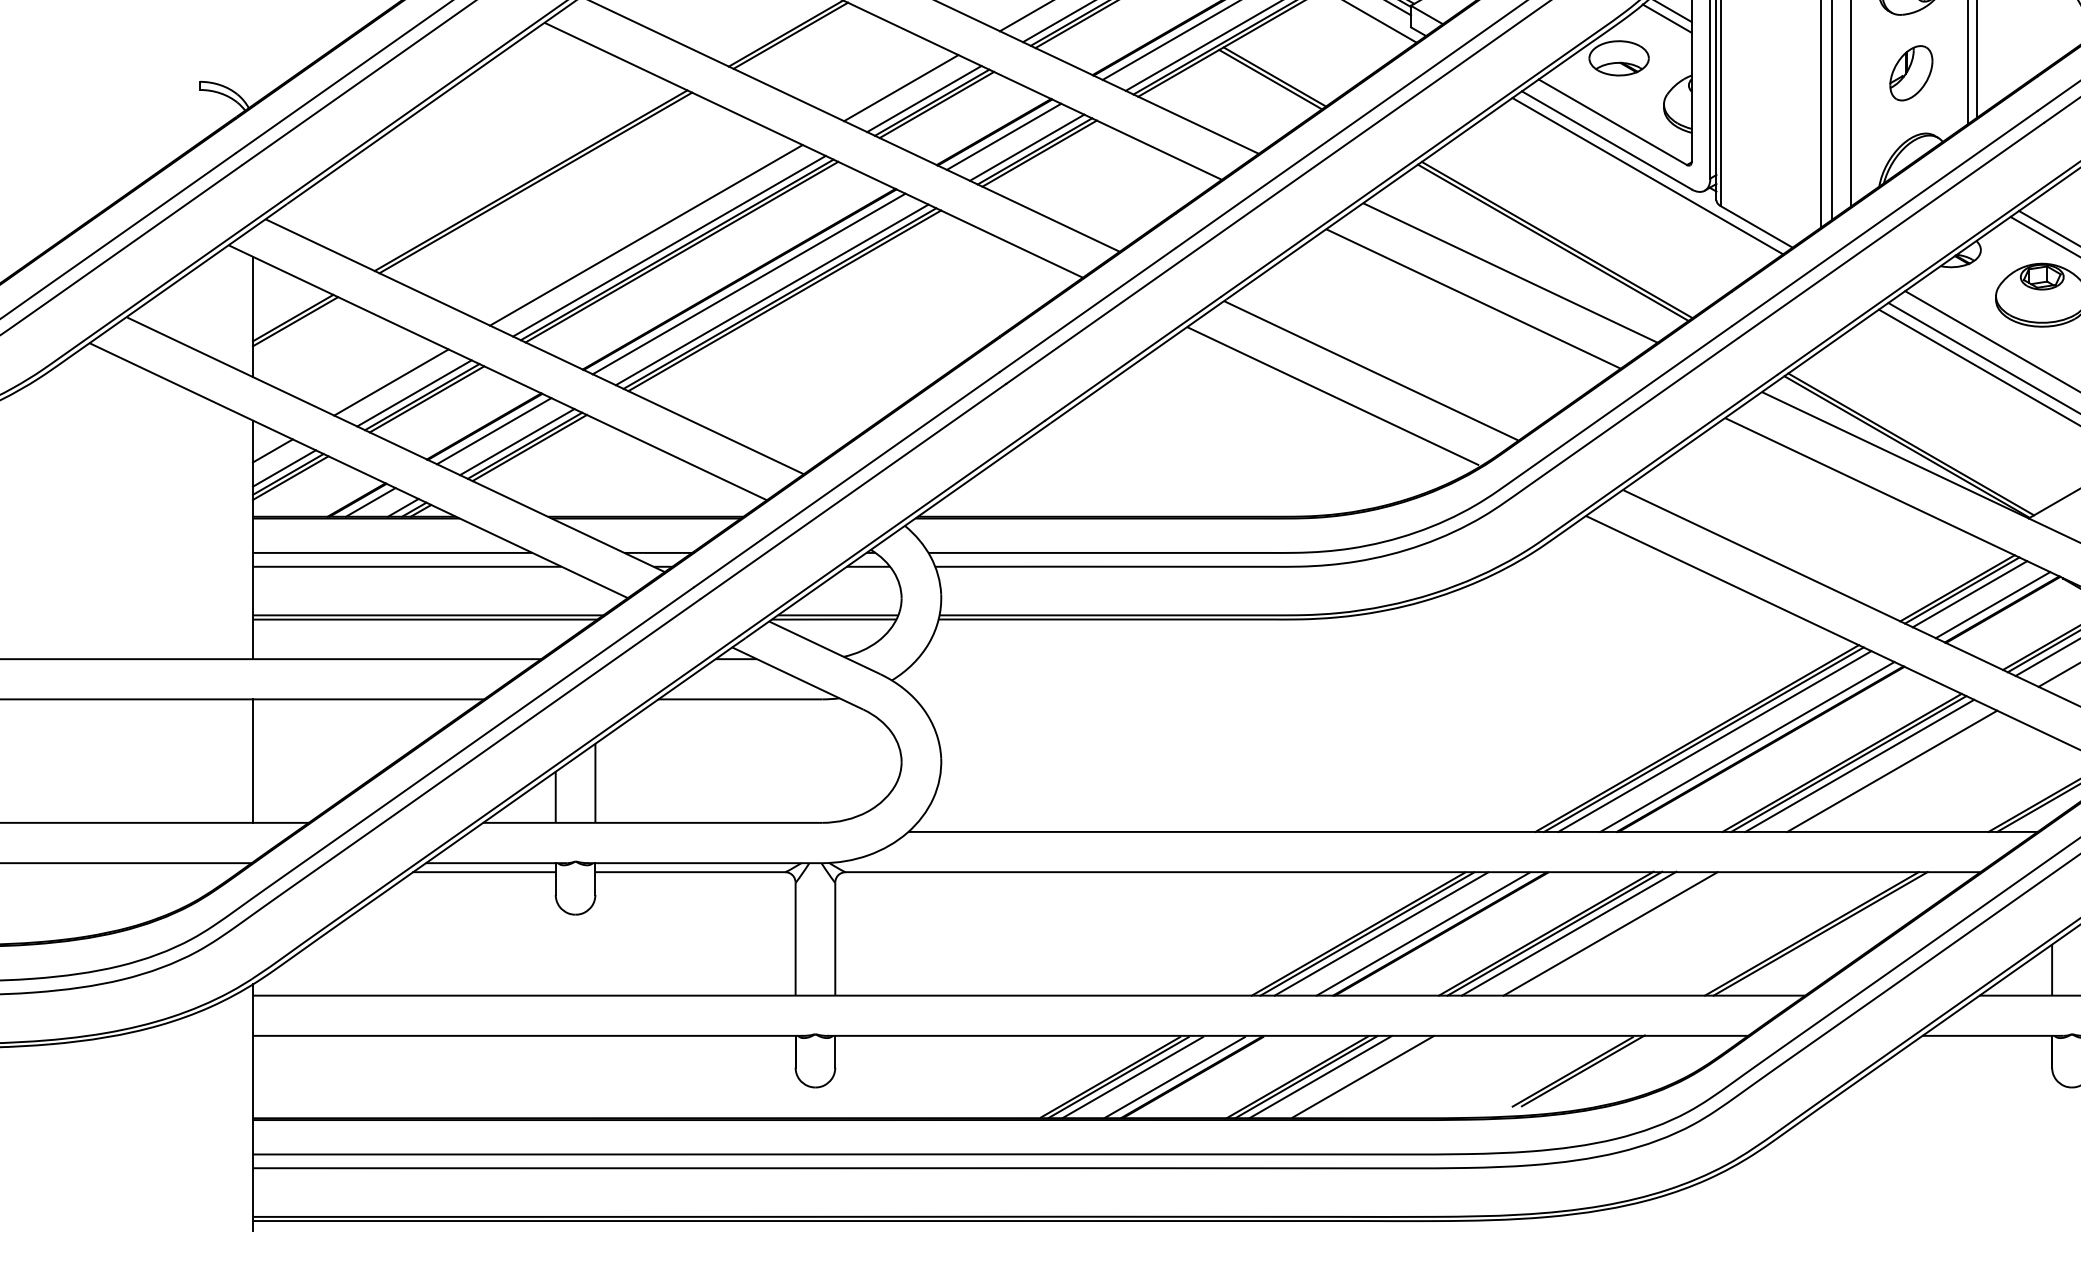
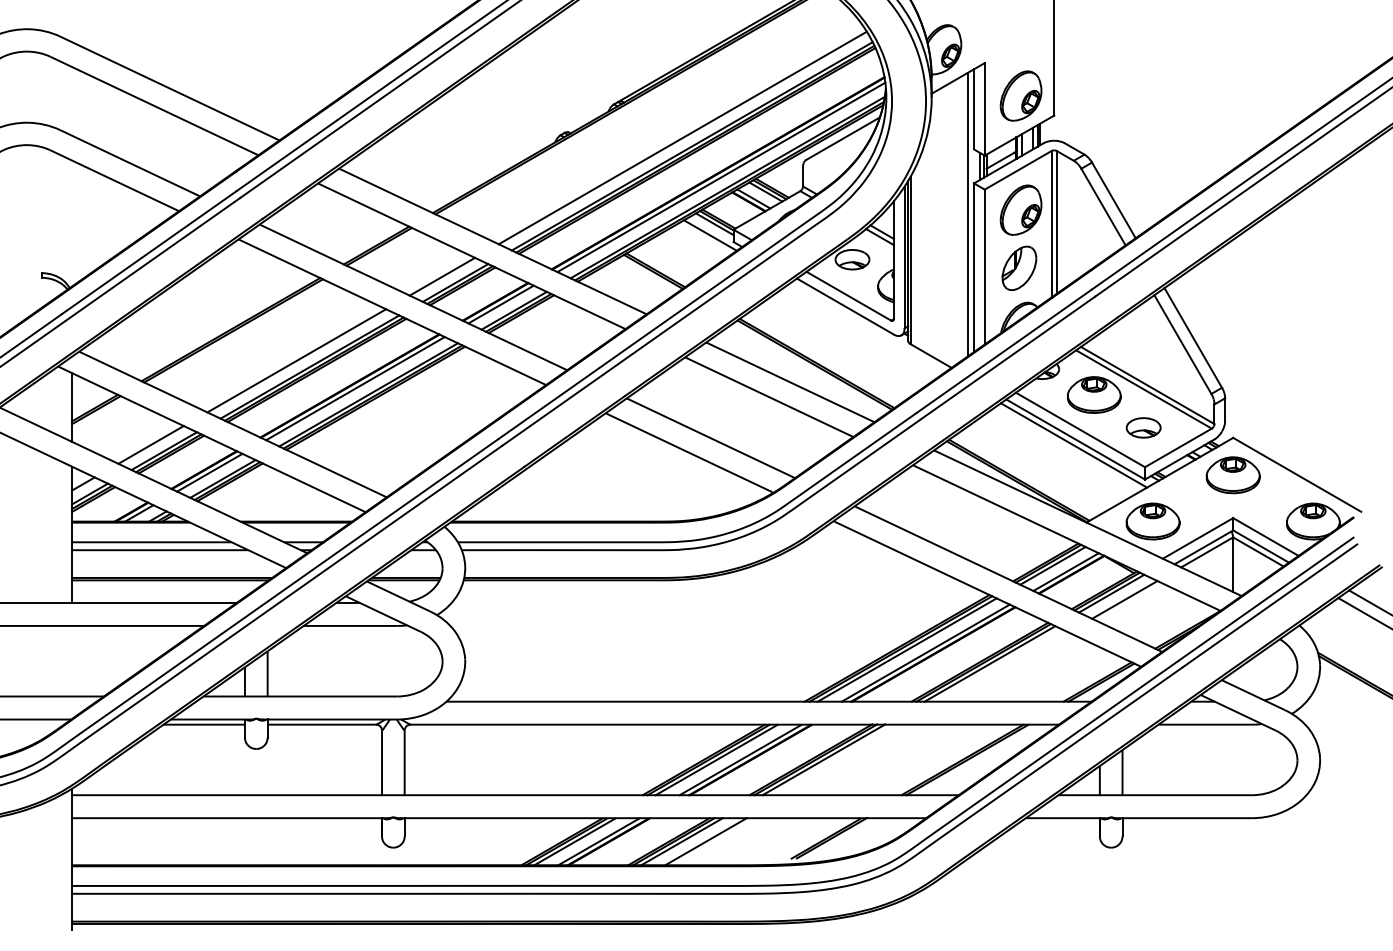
part: (1911, 71) -> (1019, 267), size x1.4
line: (1647, 175) -> (868, 326), removed
line: (253, 759) -> (72, 660), removed
line: (1892, 770) -> (1008, 666), removed
line: (1610, 933) -> (847, 759), removed

